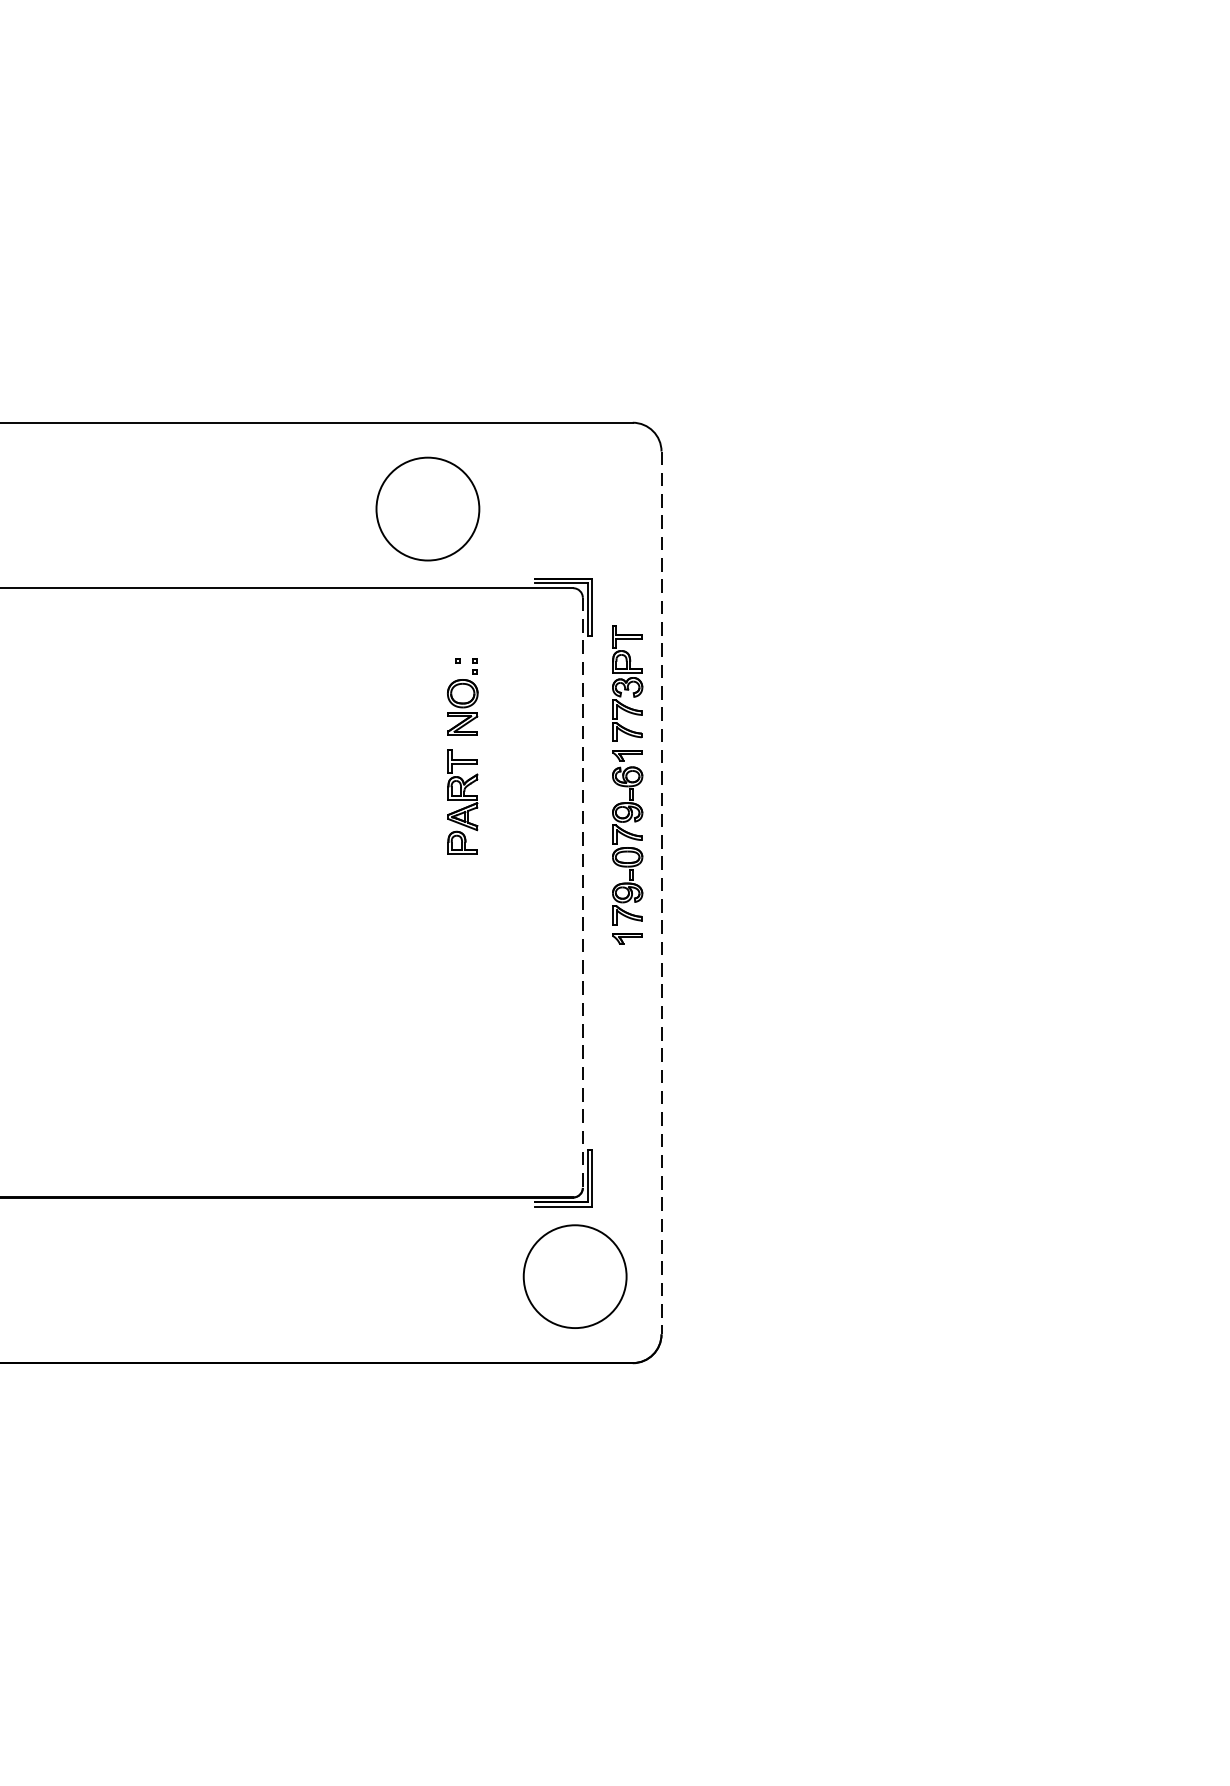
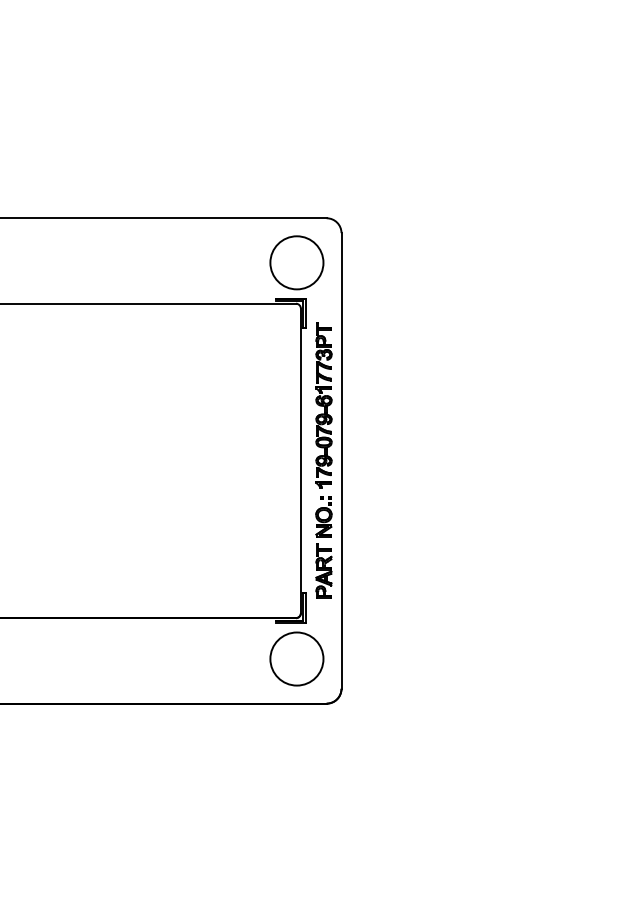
part: (427, 508) -> (296, 262), moved
part: (461, 756) -> (323, 547), moved
line: (661, 892) -> (341, 460), dashed -> solid
line: (582, 893) -> (300, 461), dashed -> solid

